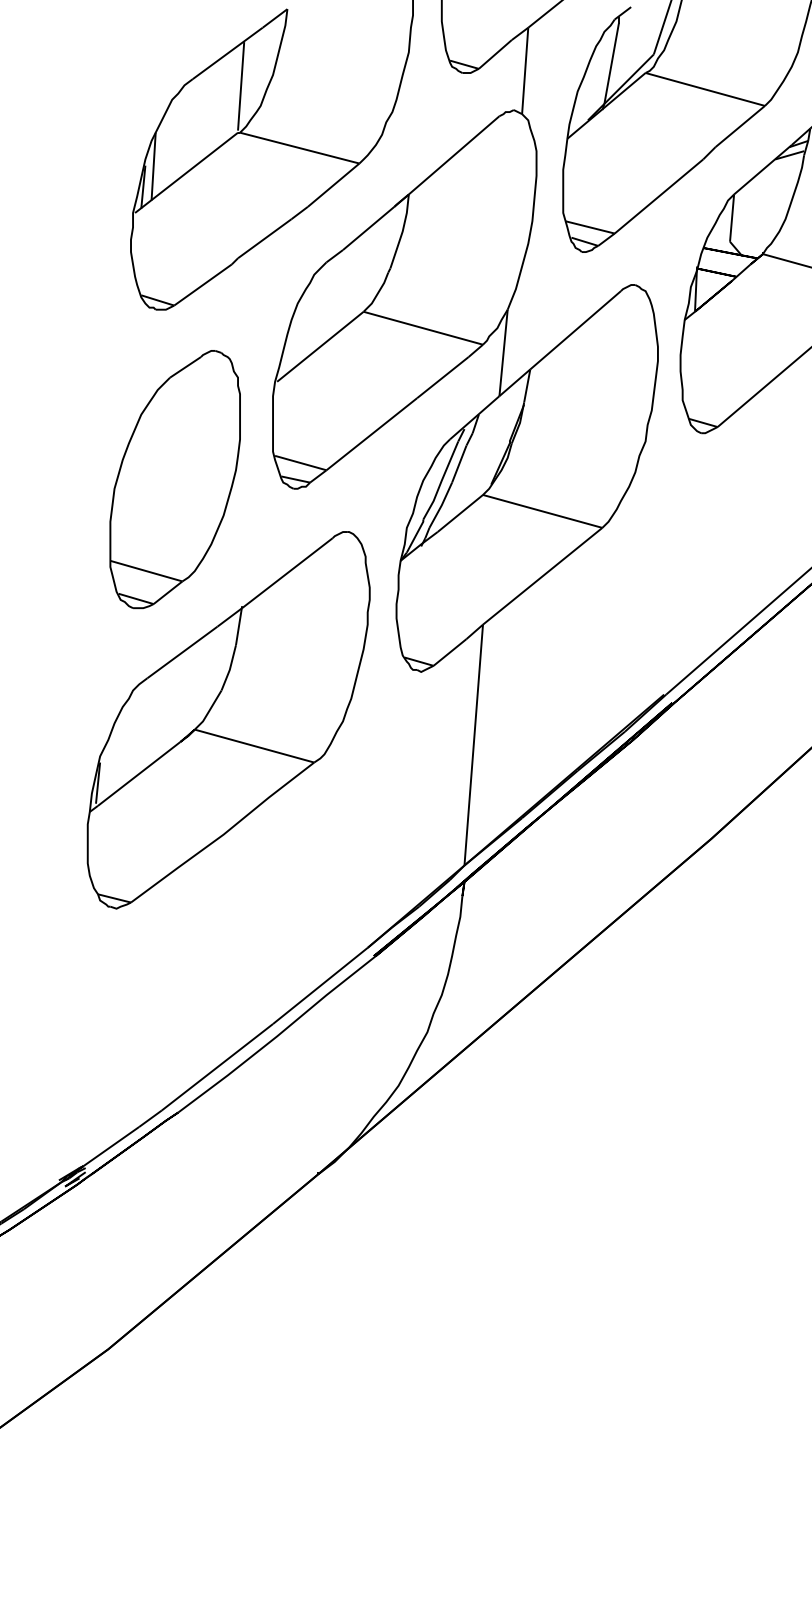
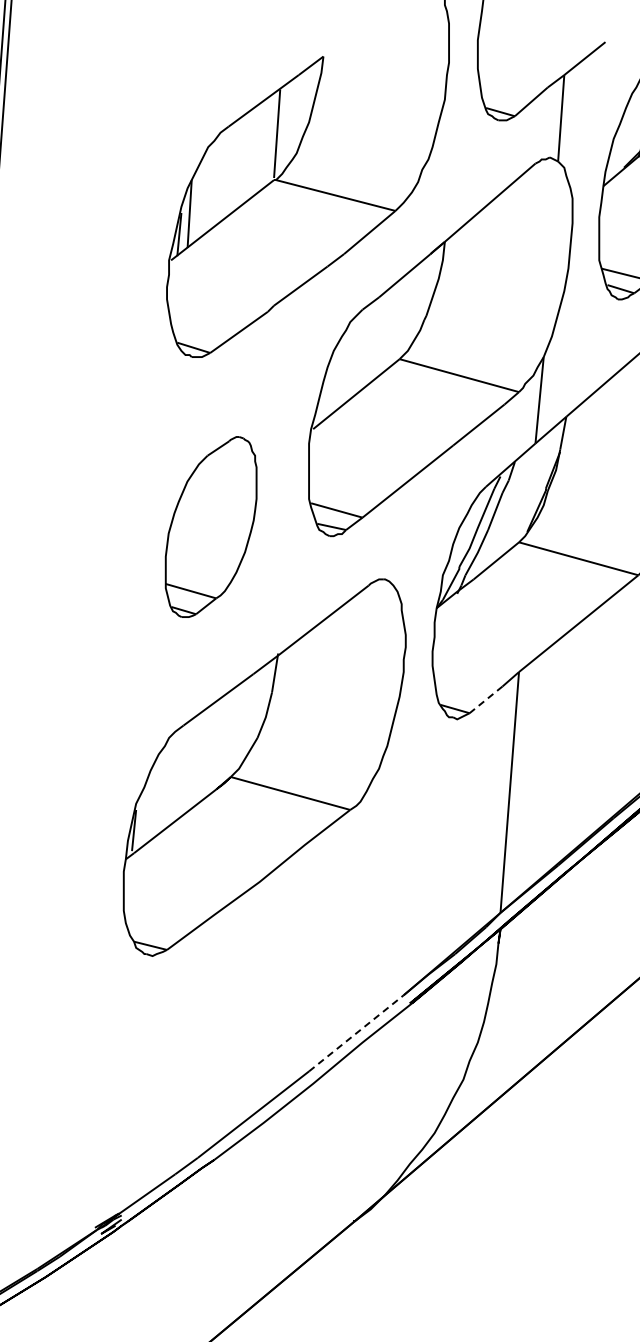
part: (174, 479) -> (210, 526), size x0.7
line: (449, 652) -> (485, 699), solid -> dashed
line: (320, 985) -> (356, 1032), solid -> dashed

